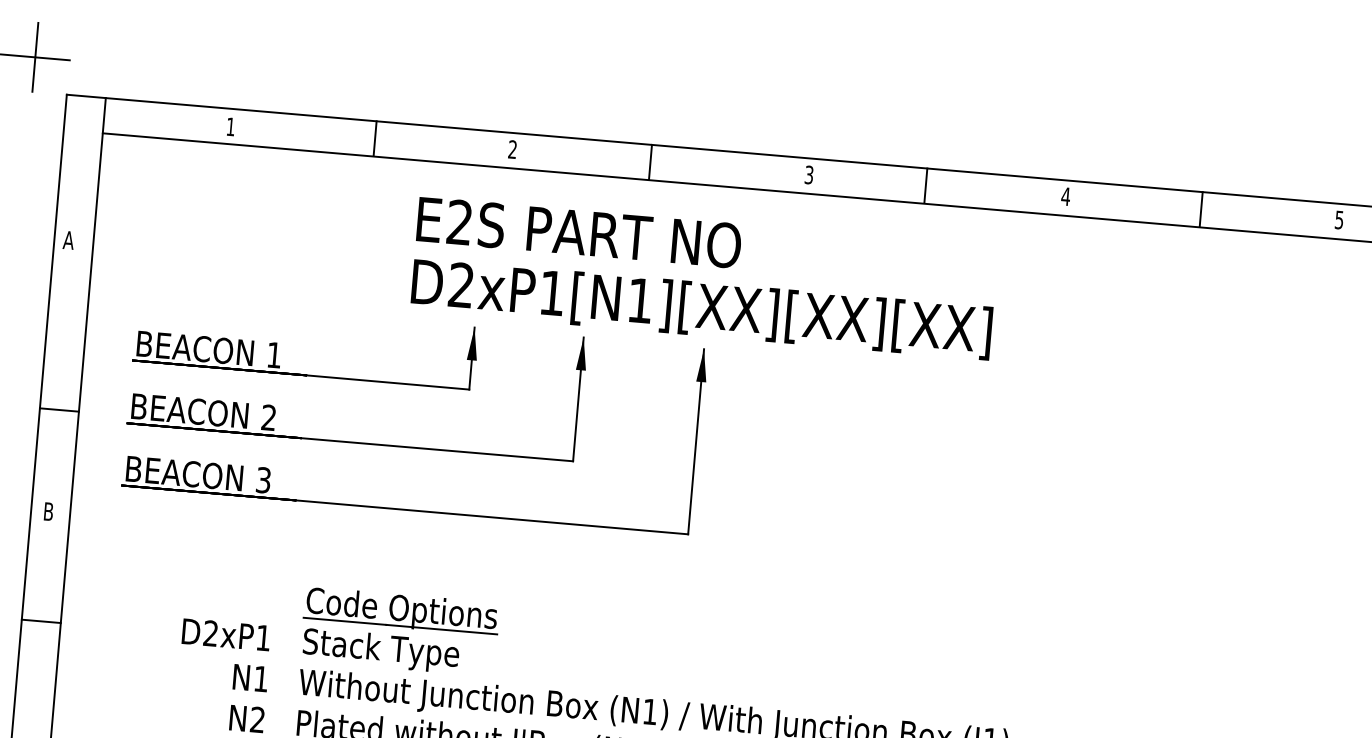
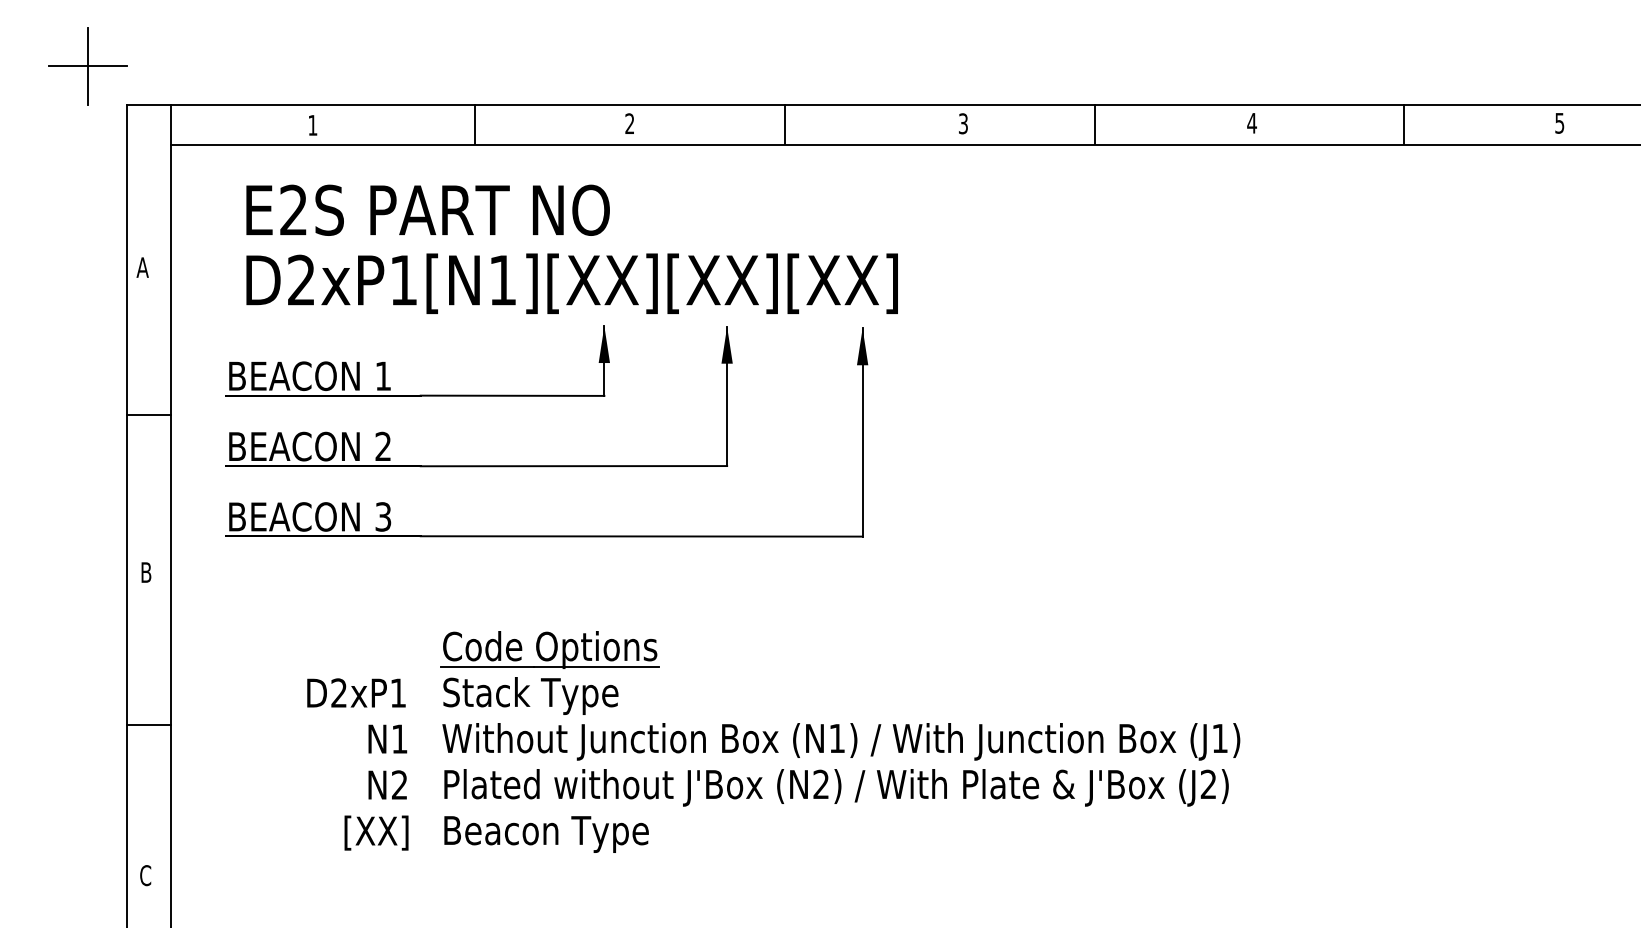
part: (703, 283) -> (571, 255), moved
line: (59, 409) -> (148, 414), moved
line: (41, 621) -> (148, 724), moved

